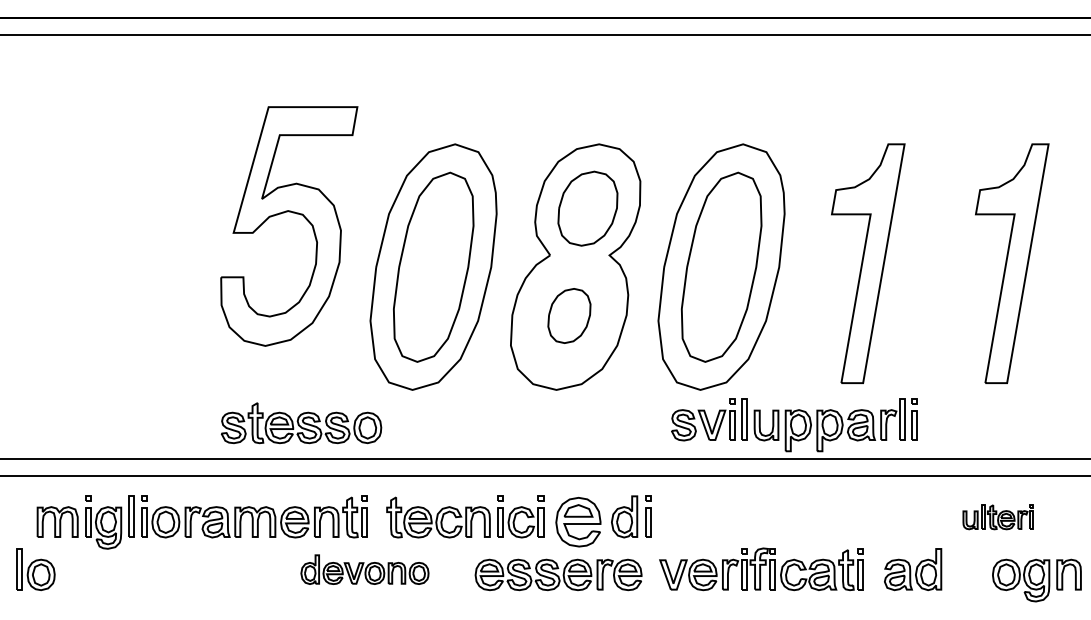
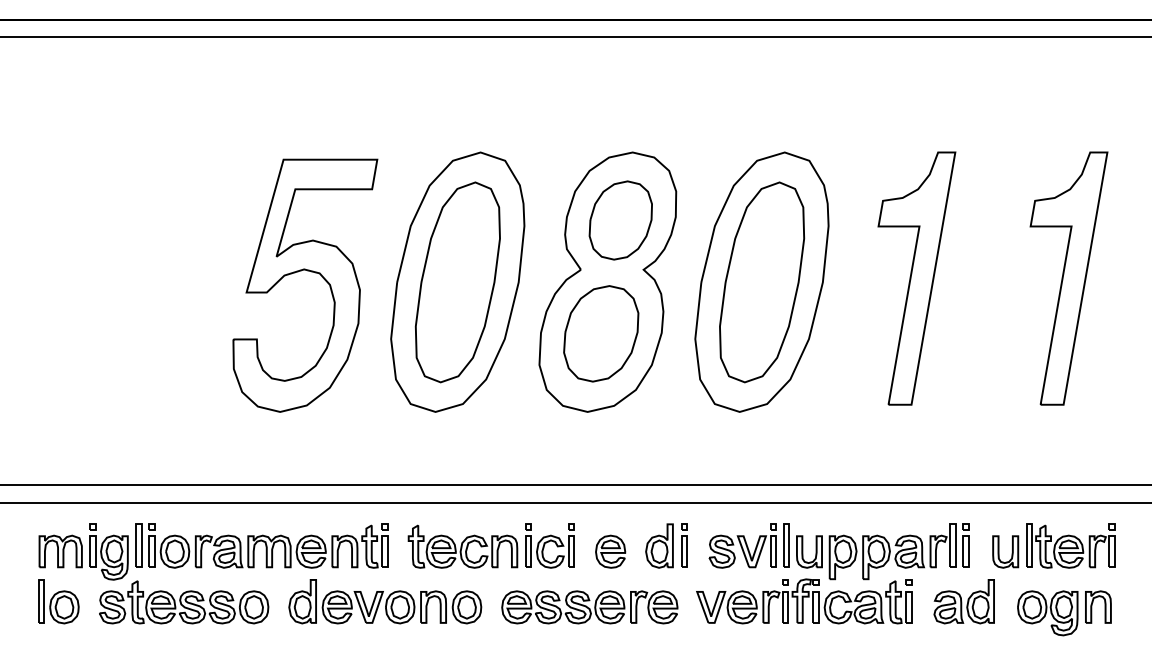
part: (293, 213) -> (309, 272), moved
part: (569, 315) -> (601, 333), size x1.67
part: (301, 423) -> (184, 602), moved
part: (794, 425) -> (839, 551), moved
part: (997, 516) -> (1053, 545), size x1.67
part: (577, 522) -> (609, 551), size x0.62
part: (35, 569) -> (58, 601), moved
part: (364, 569) -> (384, 601), size x1.43
part: (1036, 580) -> (1064, 613), moved

